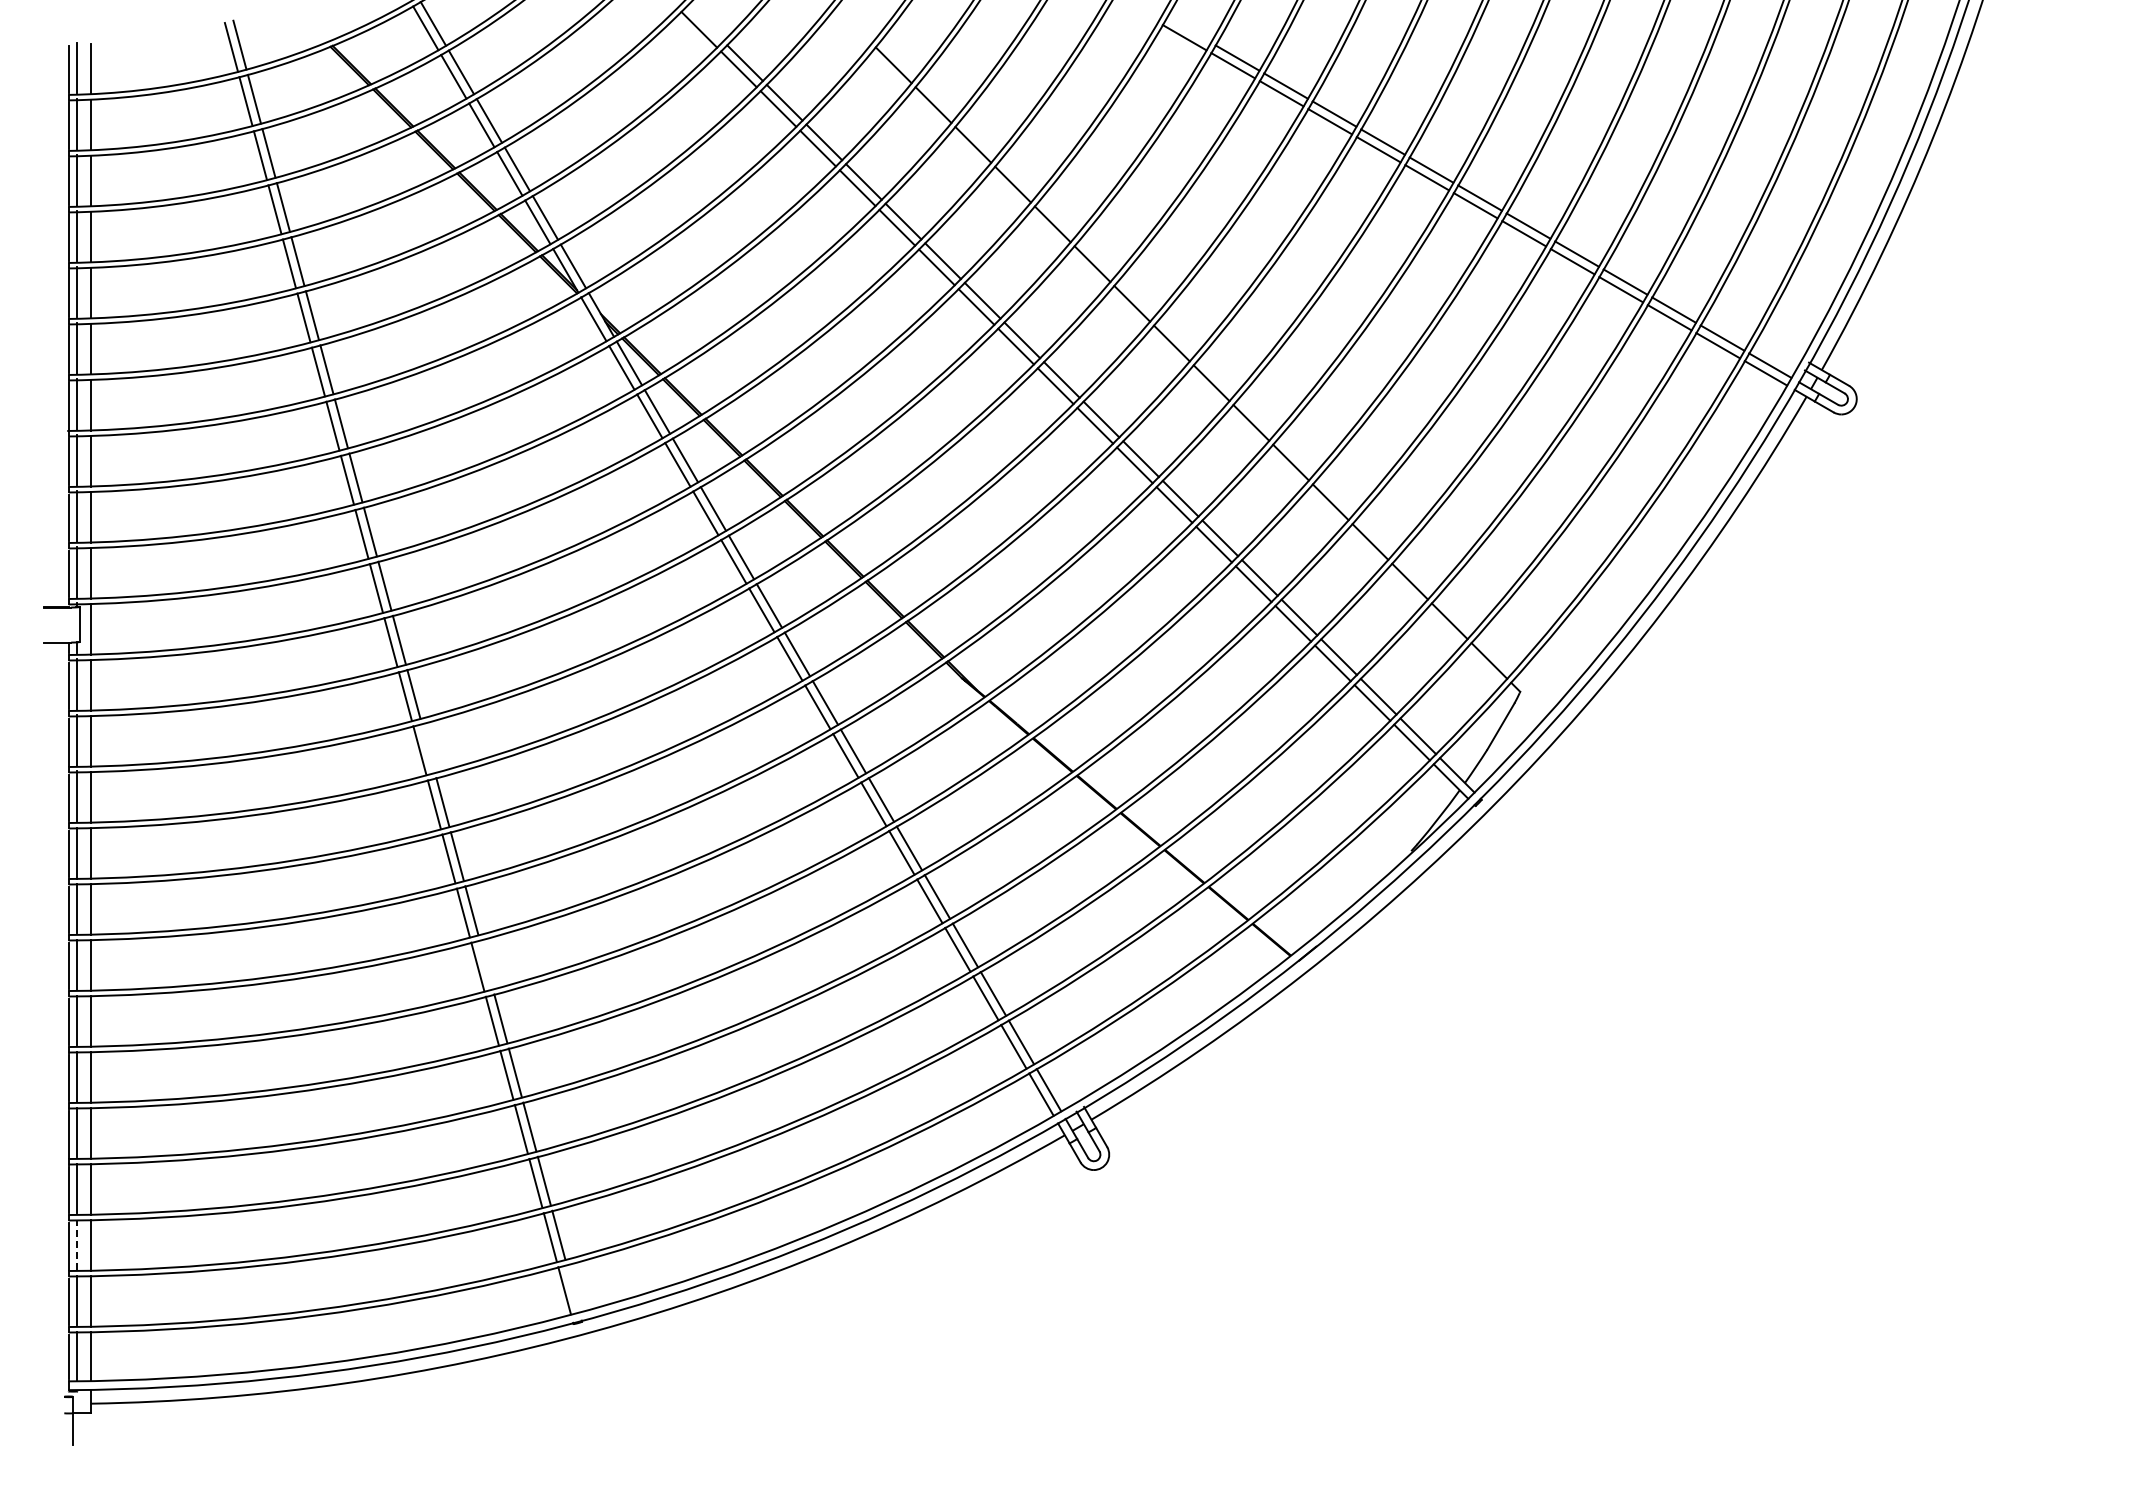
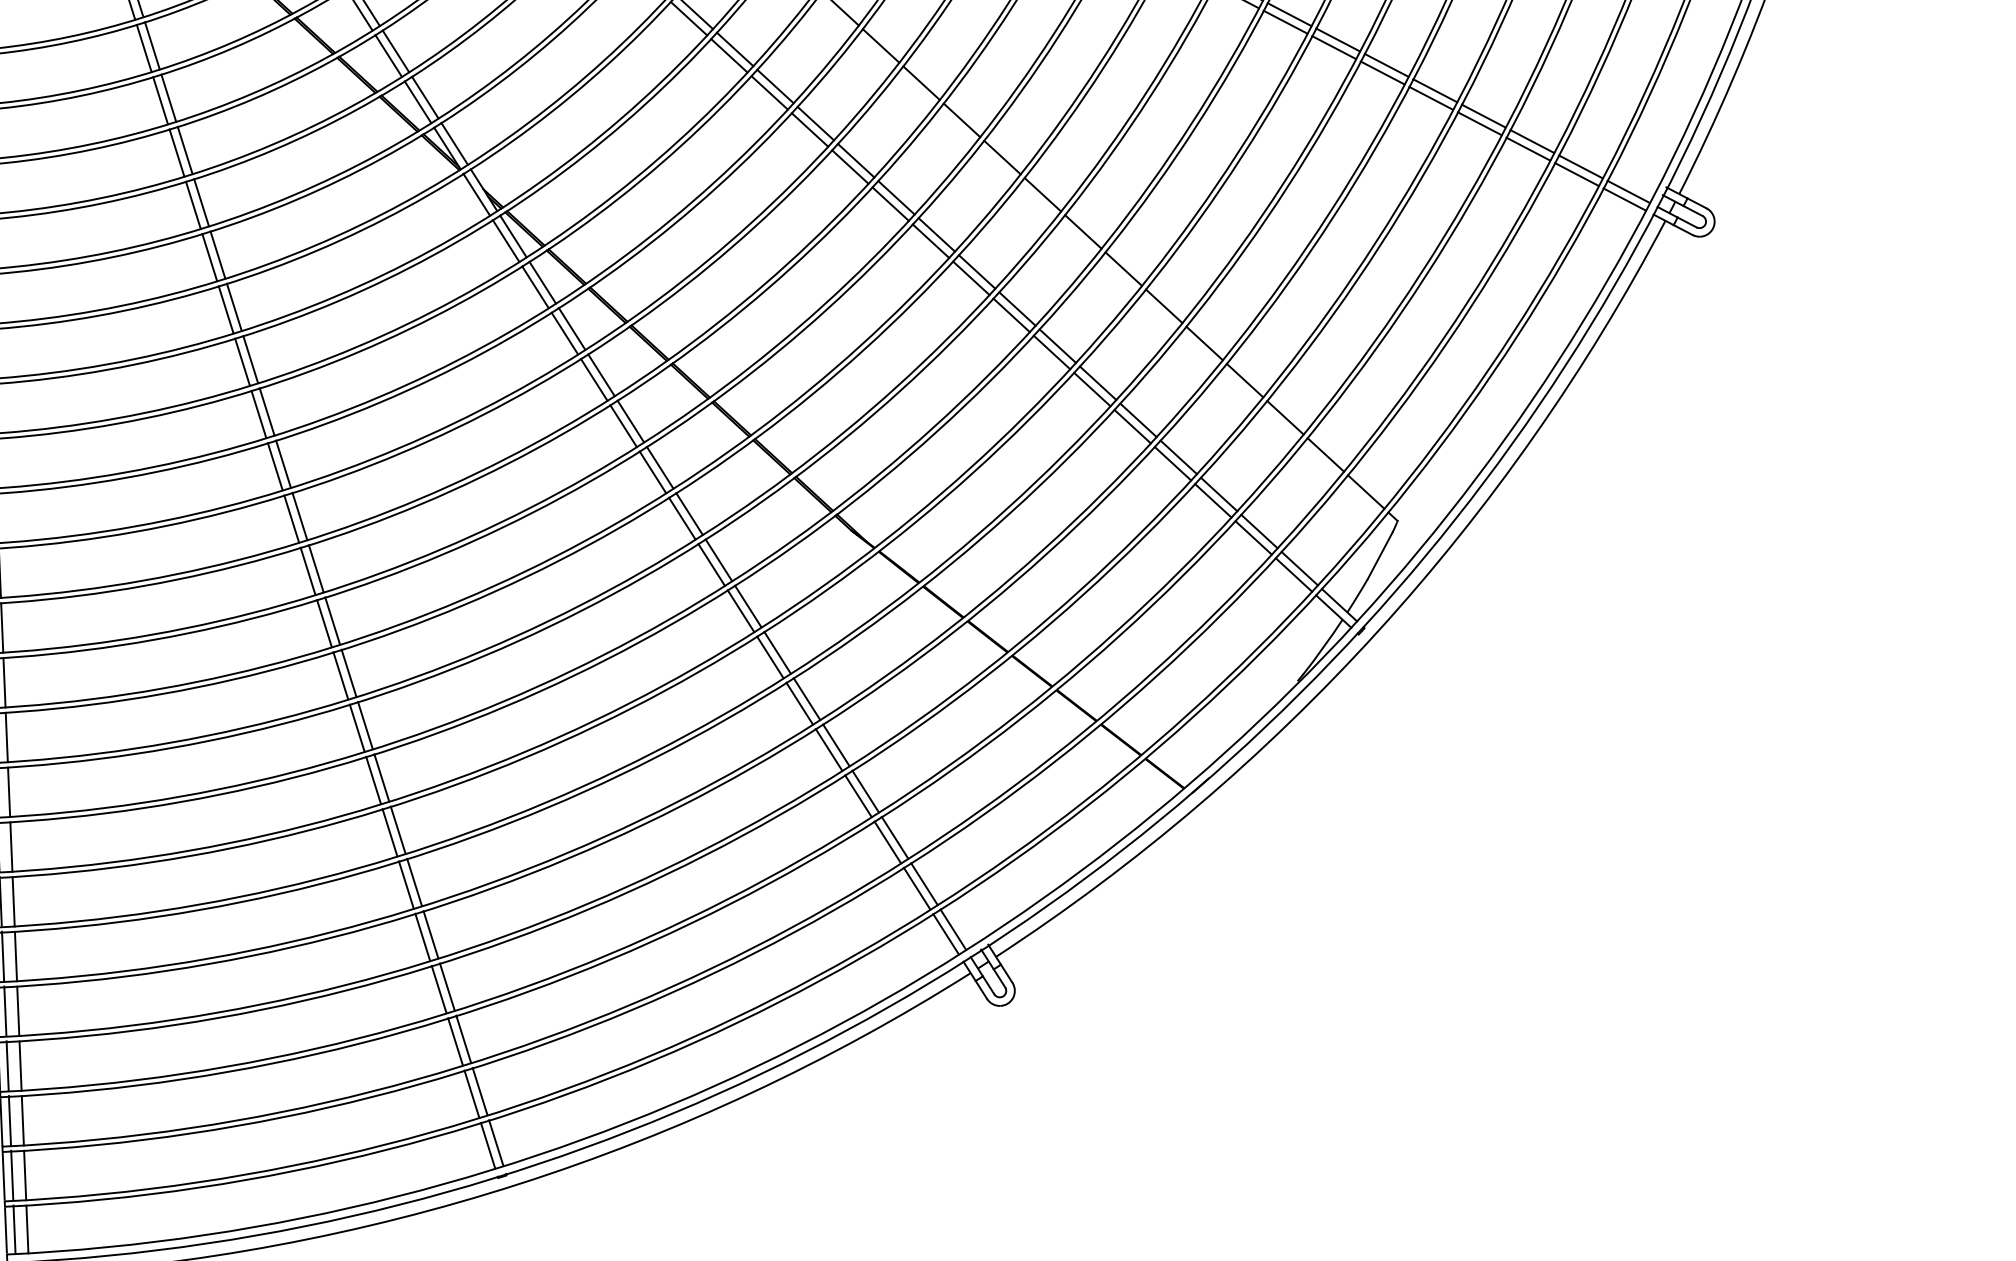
line: (427, 748) -> (331, 621), added
line: (485, 964) -> (397, 829), added
line: (77, 1244) -> (9, 1120), dashed -> solid
line: (572, 1288) -> (495, 1143), added

